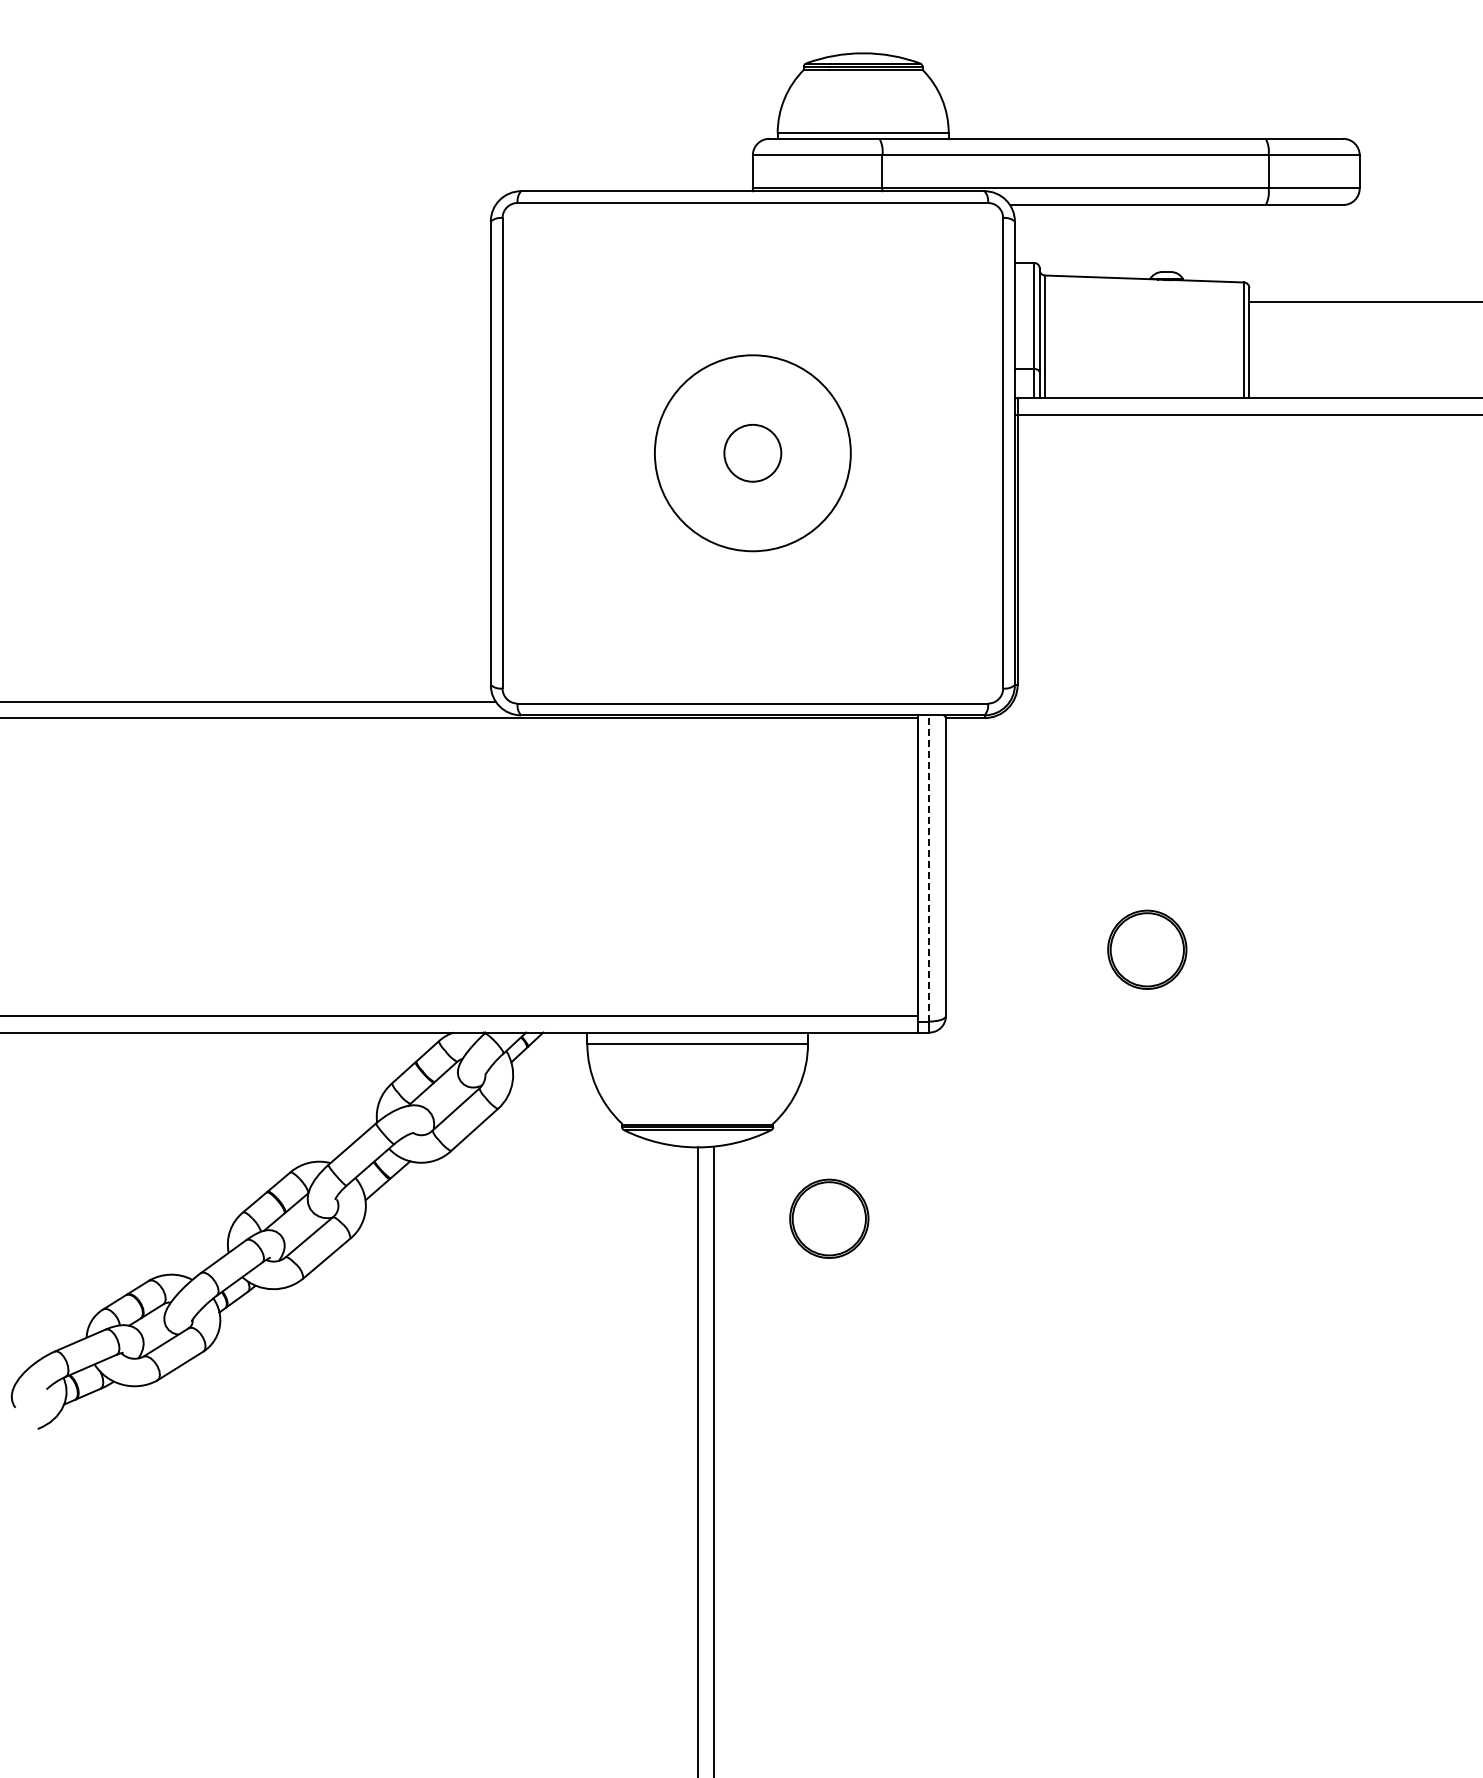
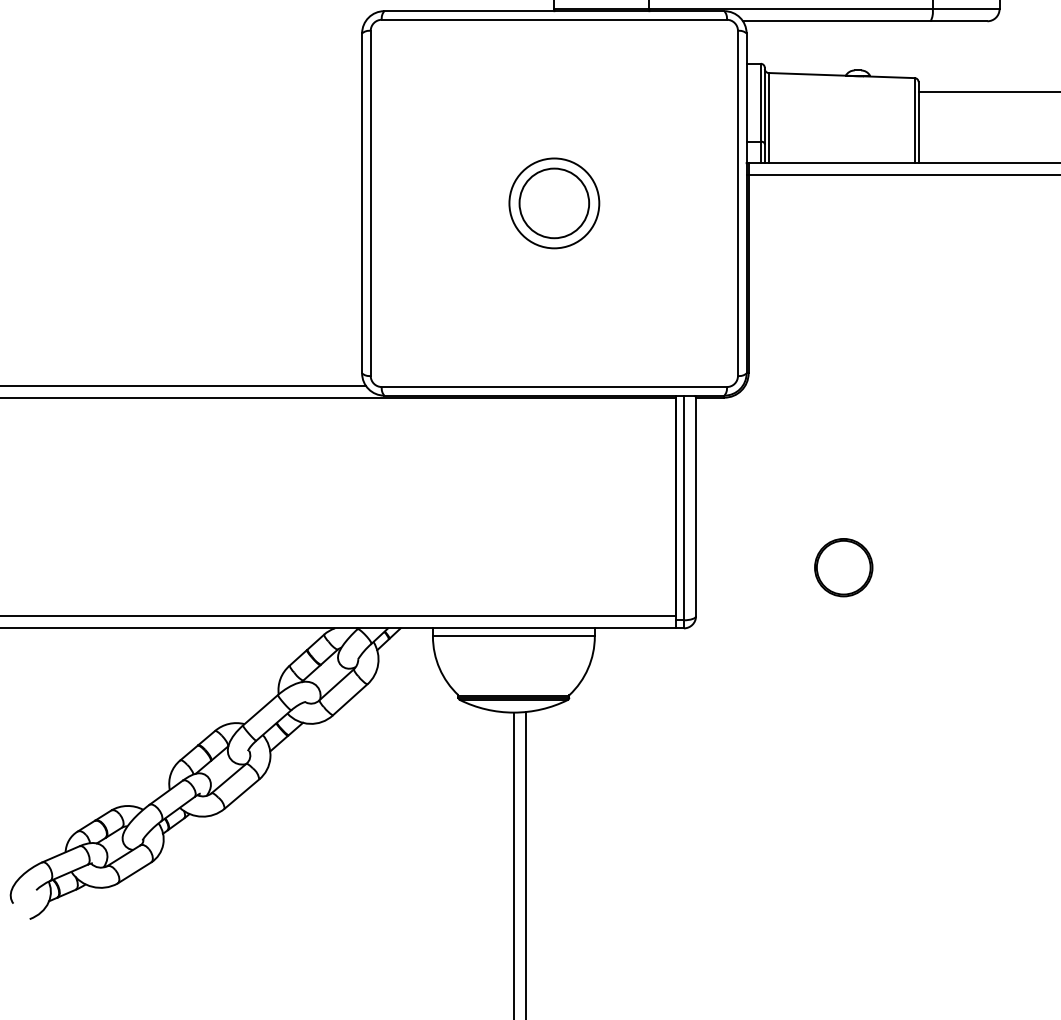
circle: (752, 452) -> (554, 202), size x1.67
circle: (752, 453) -> (554, 203), size x0.62
line: (929, 867) -> (683, 507), dashed -> solid
part: (829, 1218) -> (610, 764), removed

